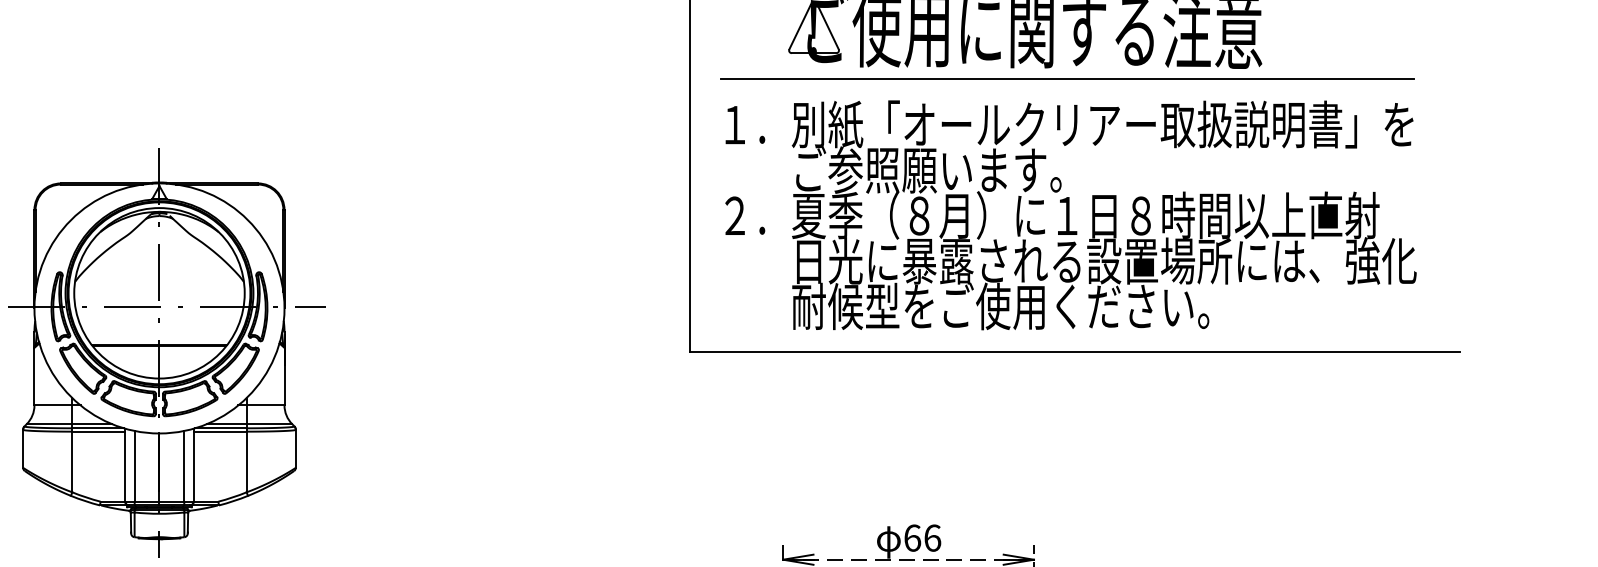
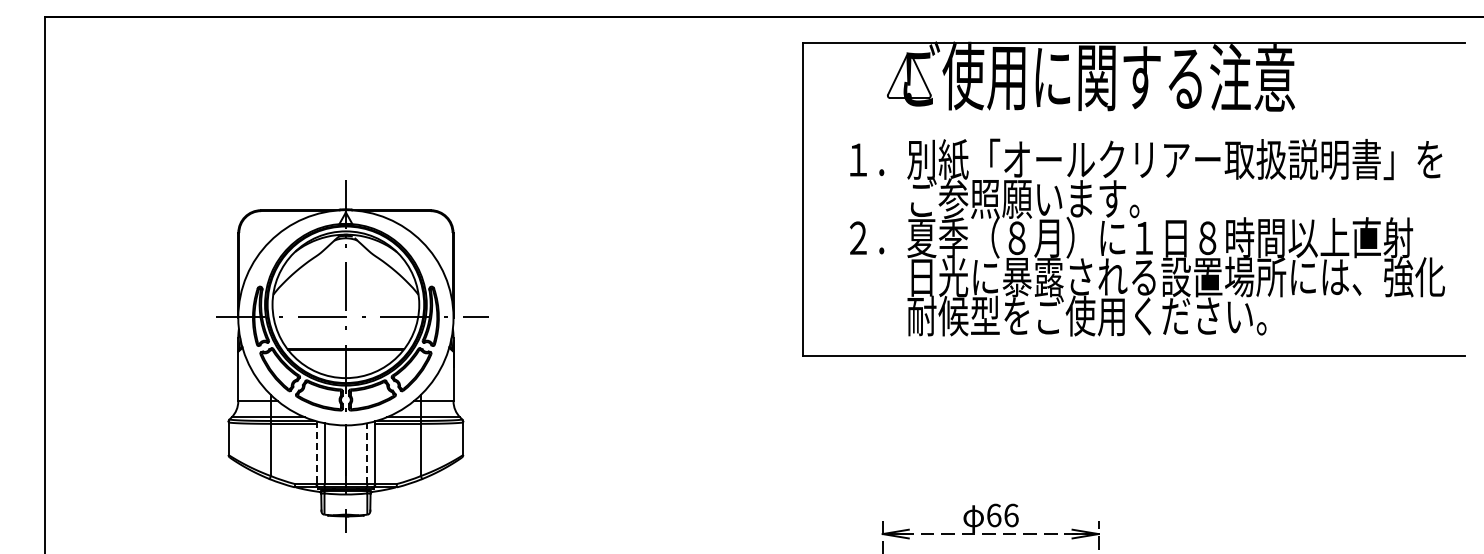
line: (1067, 79) -> (1127, 120), removed
text: (1071, 215) -> (1147, 237), moved
line: (125, 466) -> (316, 453), solid -> dashed
line: (184, 466) -> (367, 453), solid -> dashed

